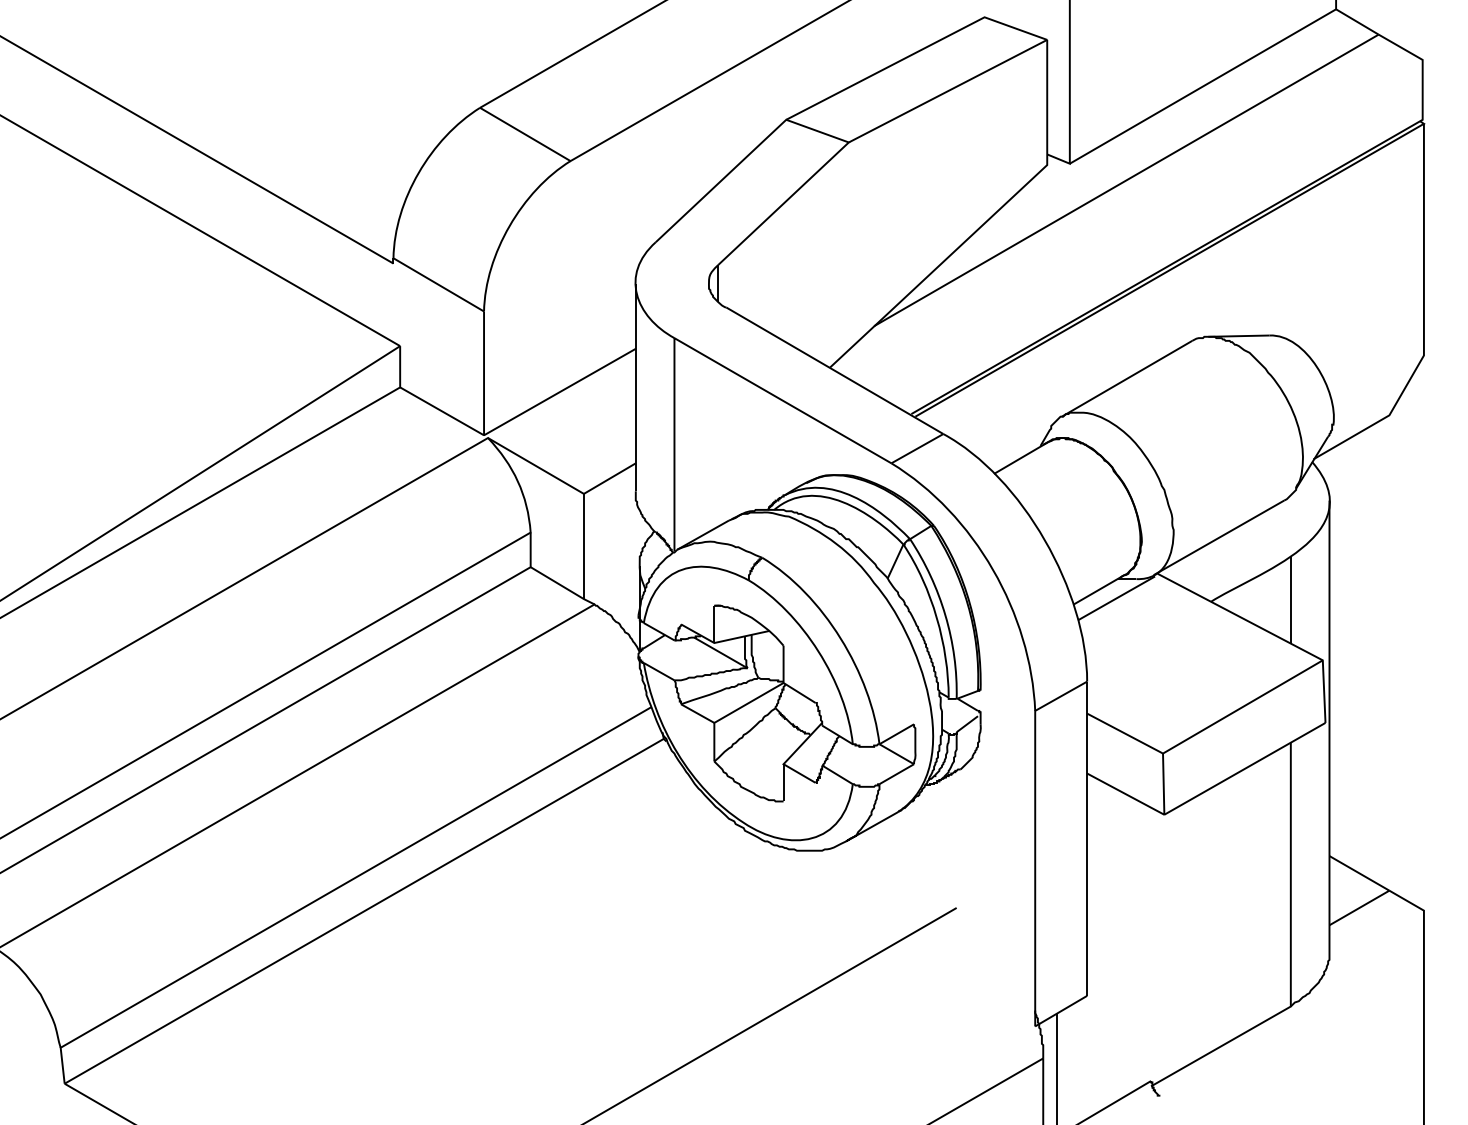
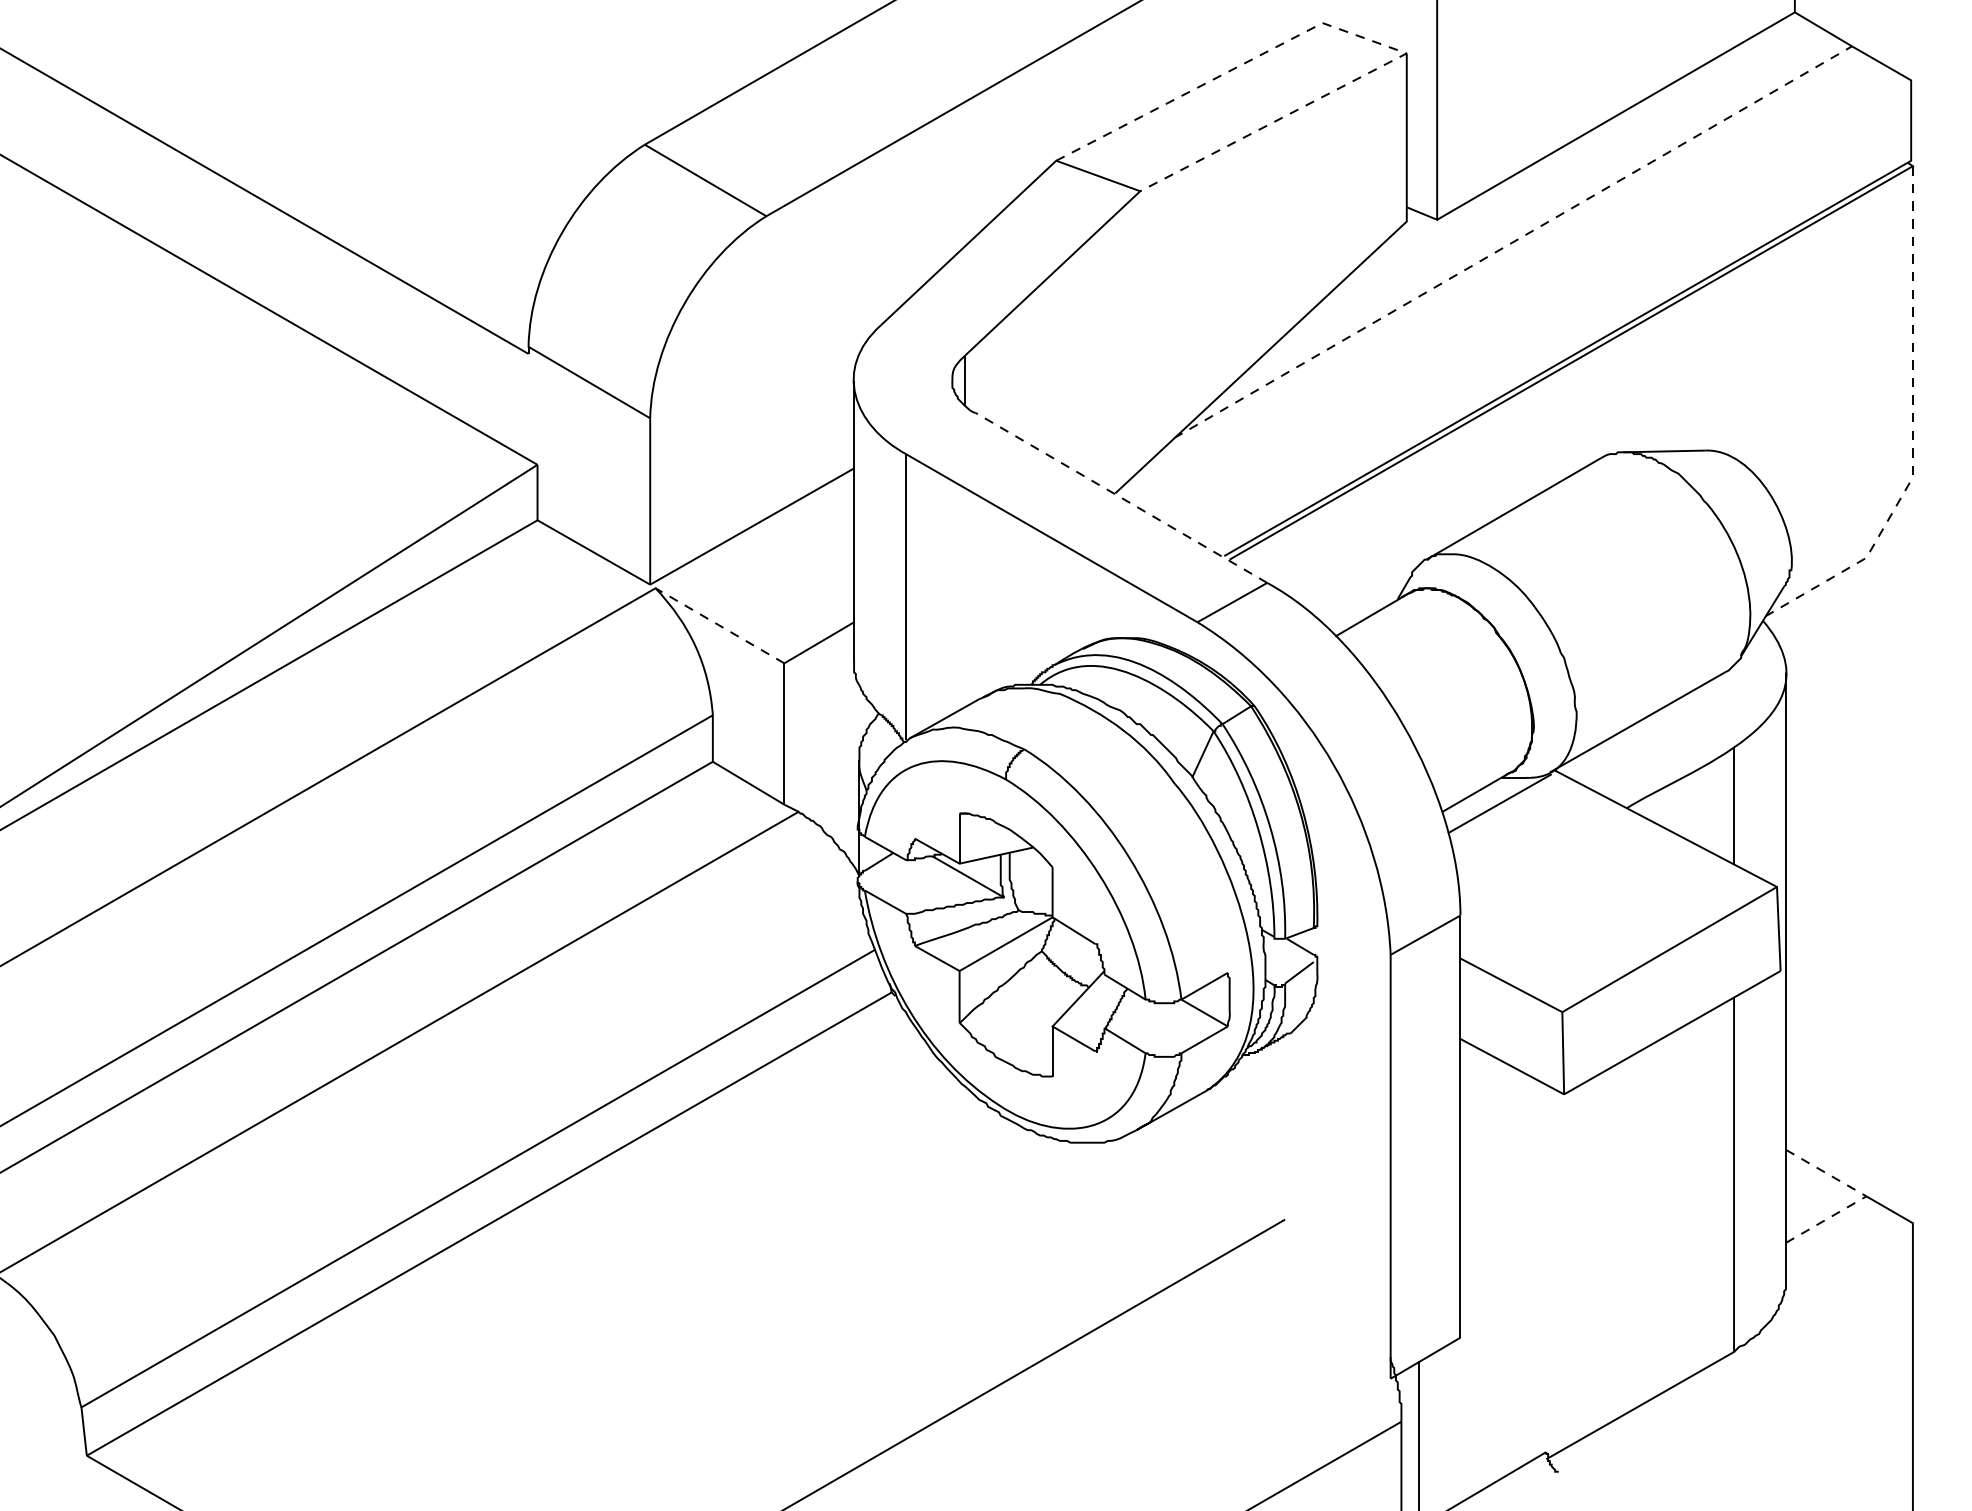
line: (1016, 28) -> (1365, 38), solid -> dashed
line: (1126, 180) -> (1513, 242), solid -> dashed
line: (1423, 319) -> (1912, 429), solid -> dashed
line: (834, 370) -> (1121, 497), solid -> dashed
line: (535, 465) -> (719, 625), solid -> dashed
line: (1389, 890) -> (1866, 1196), solid -> dashed

